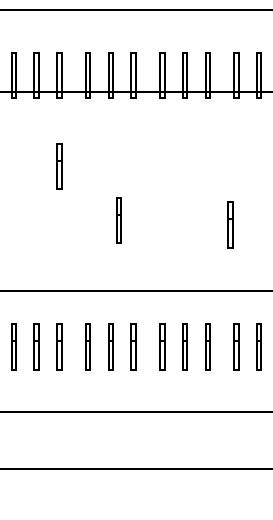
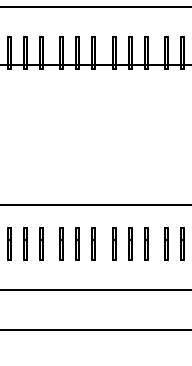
line: (57, 165) -> (40, 116), removed
line: (117, 219) -> (82, 154), removed
line: (229, 223) -> (161, 157), removed

